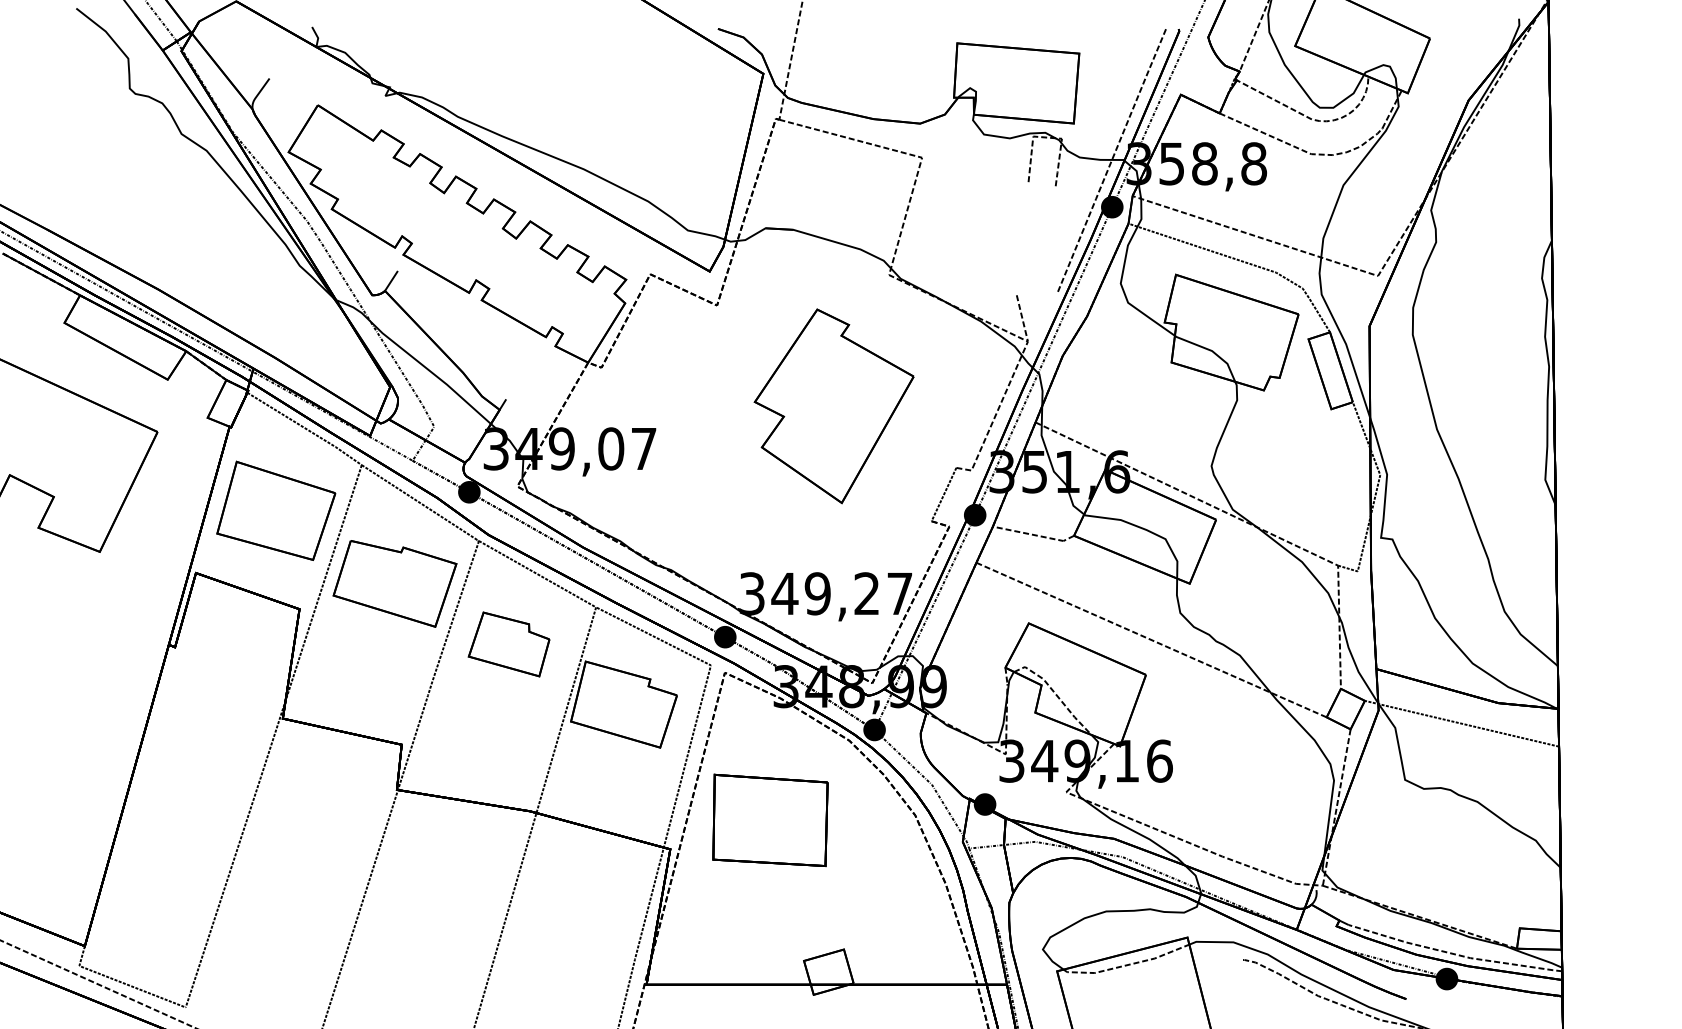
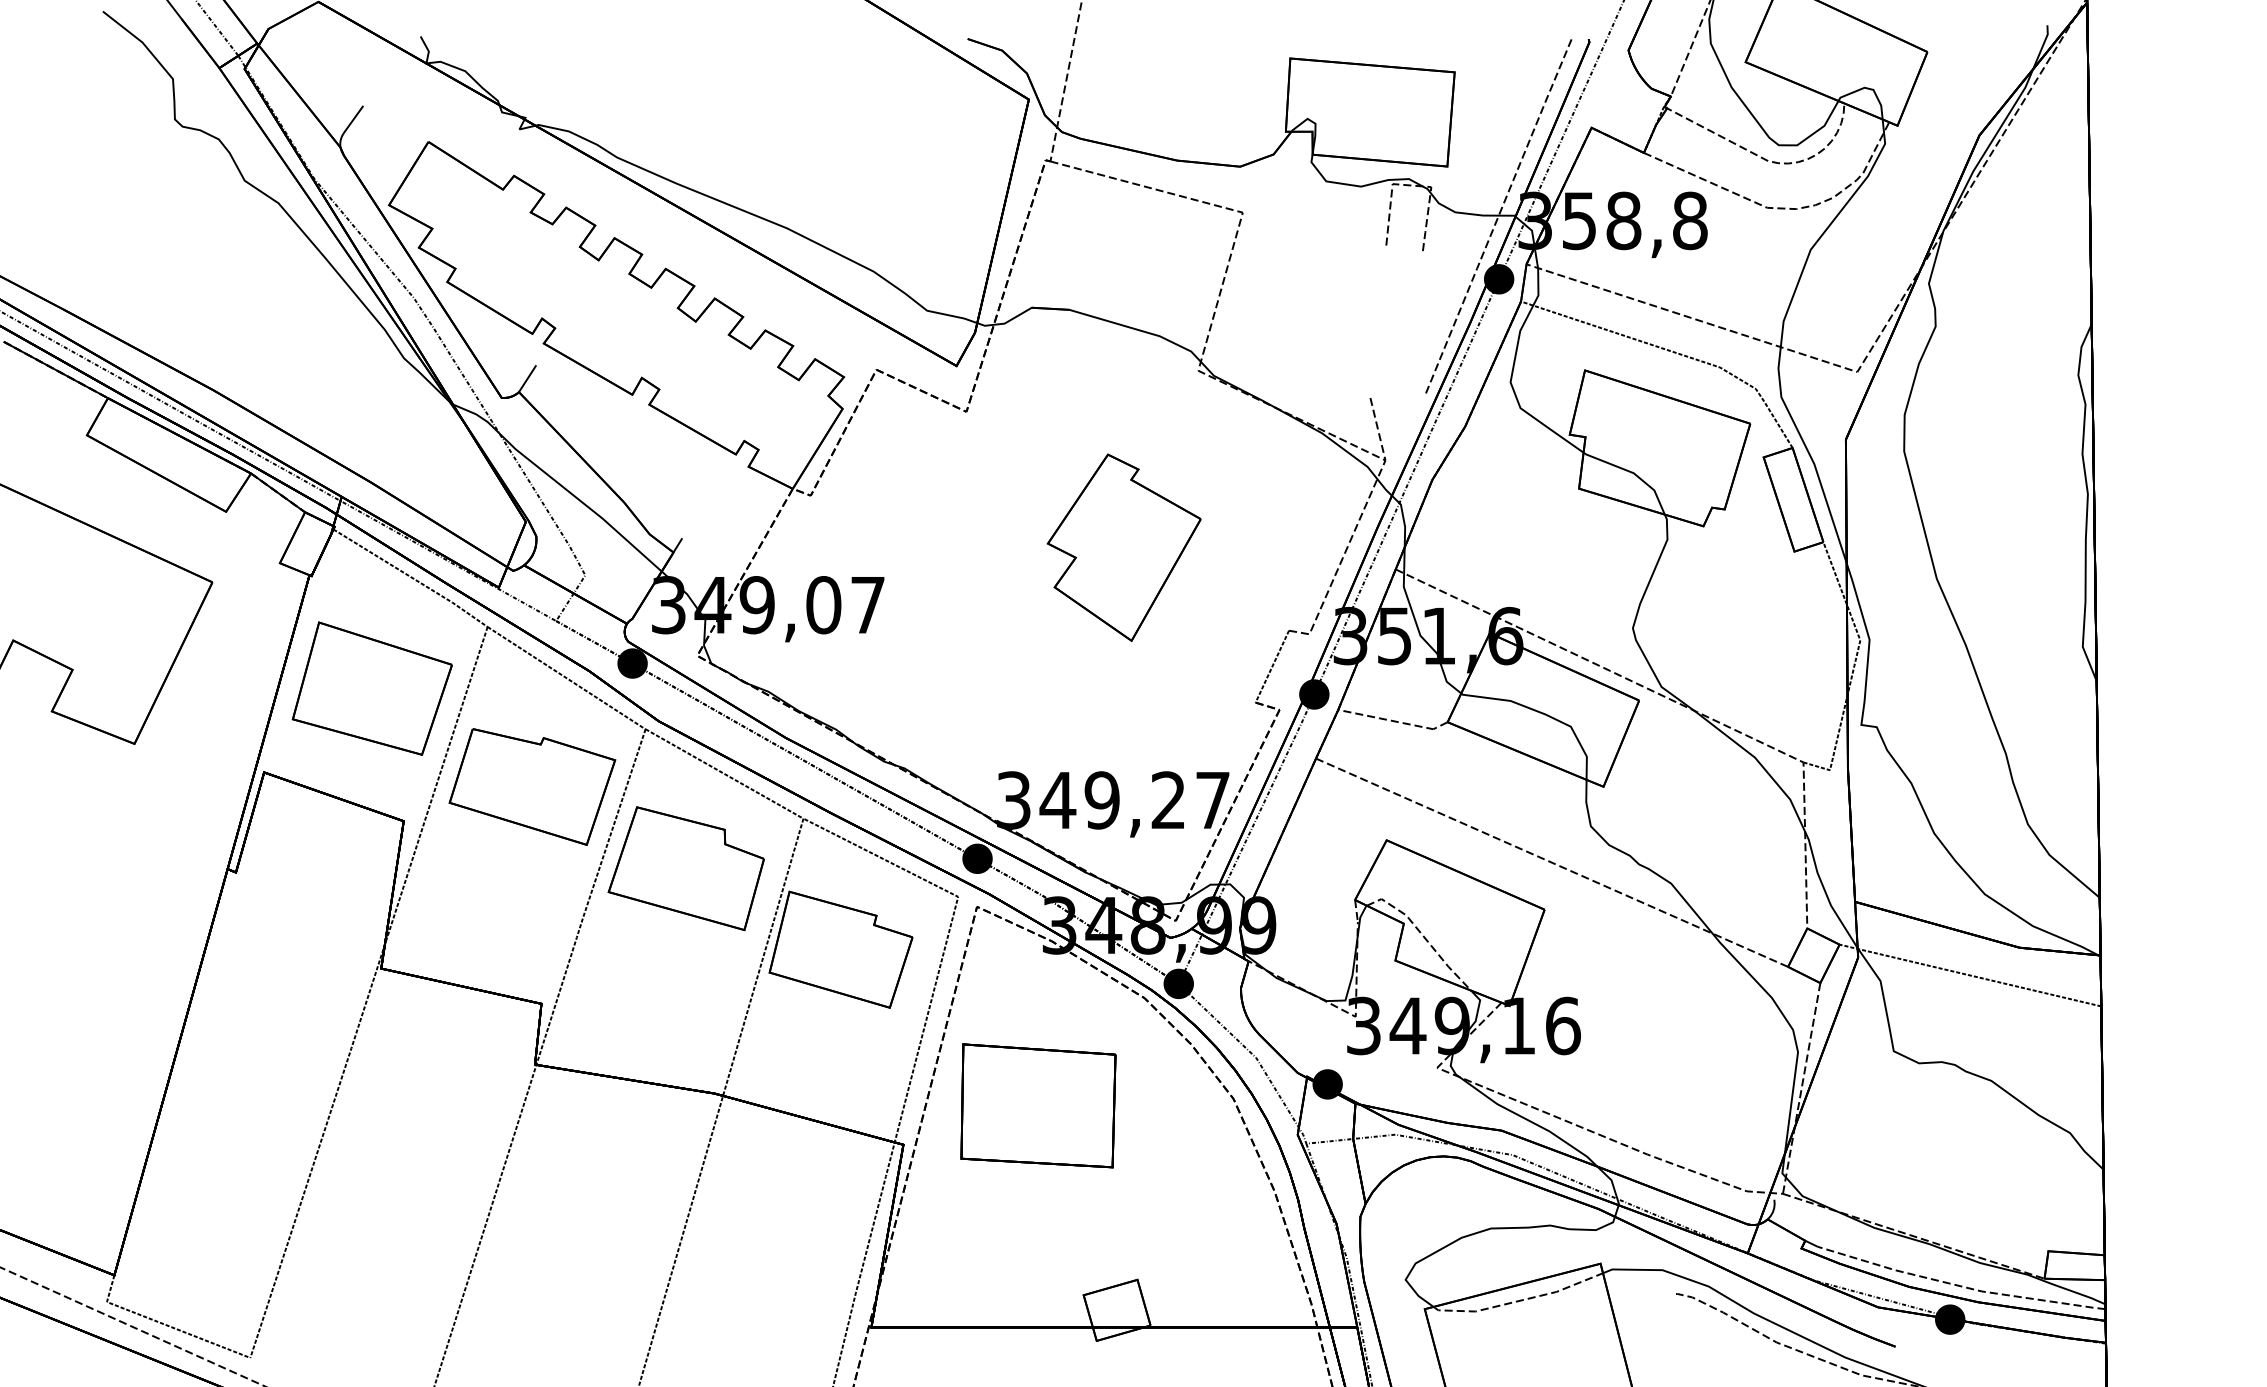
part: (833, 406) -> (1123, 547), size x0.71
part: (508, 644) -> (685, 868), size x1.43

